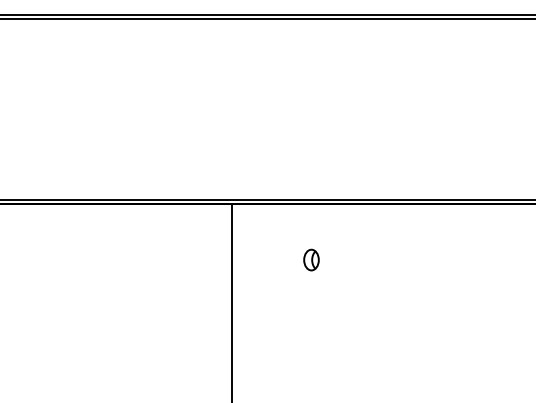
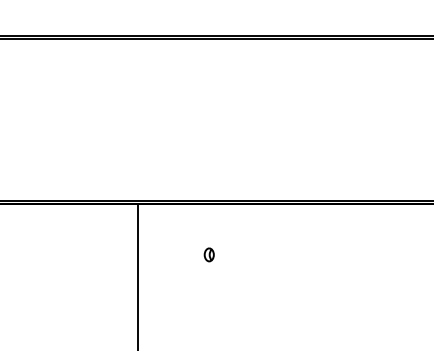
part: (311, 259) -> (209, 254), size x0.7

